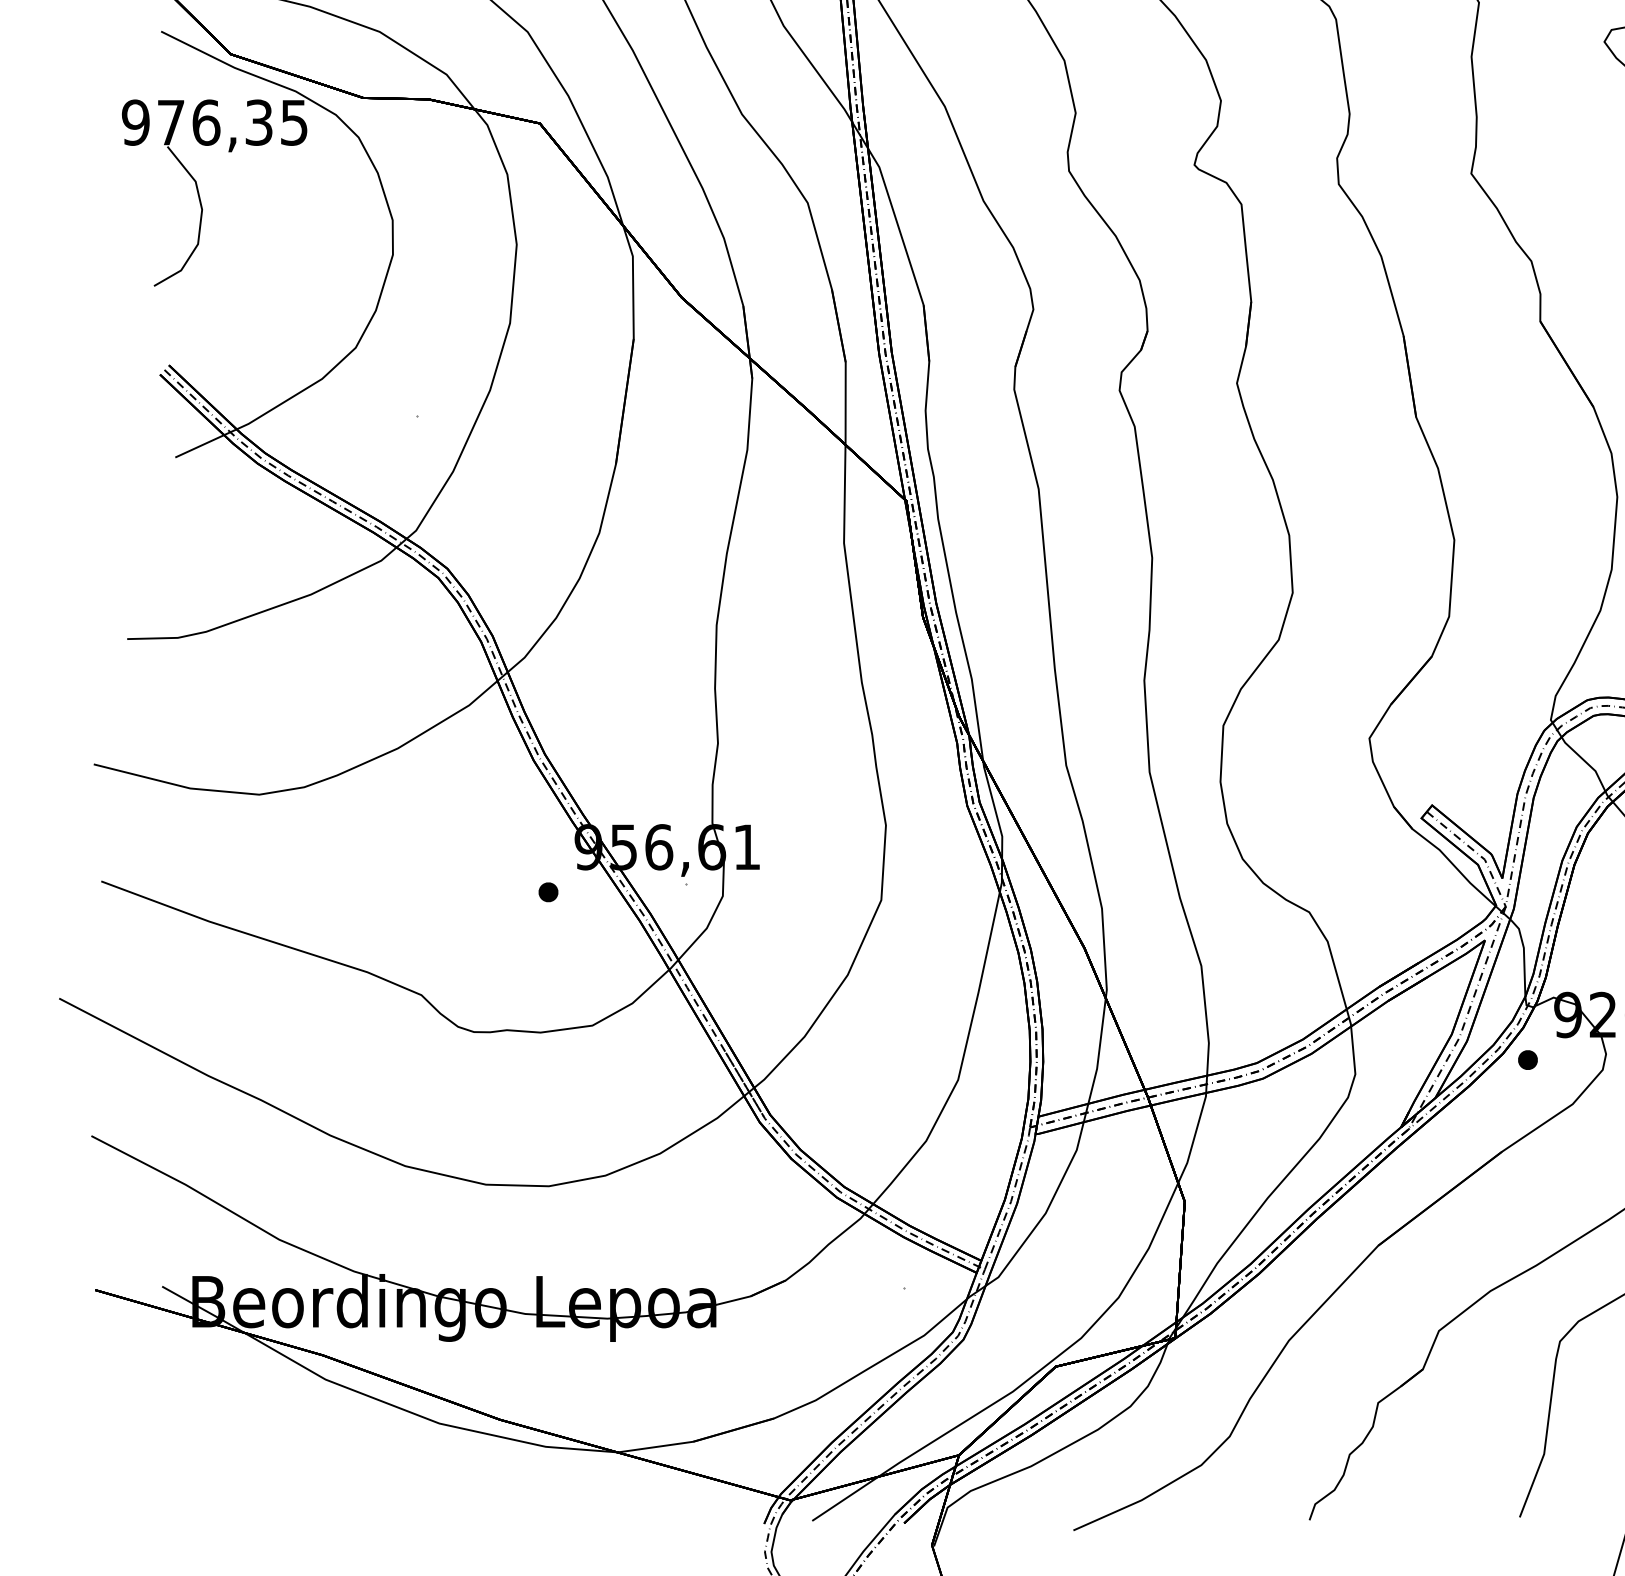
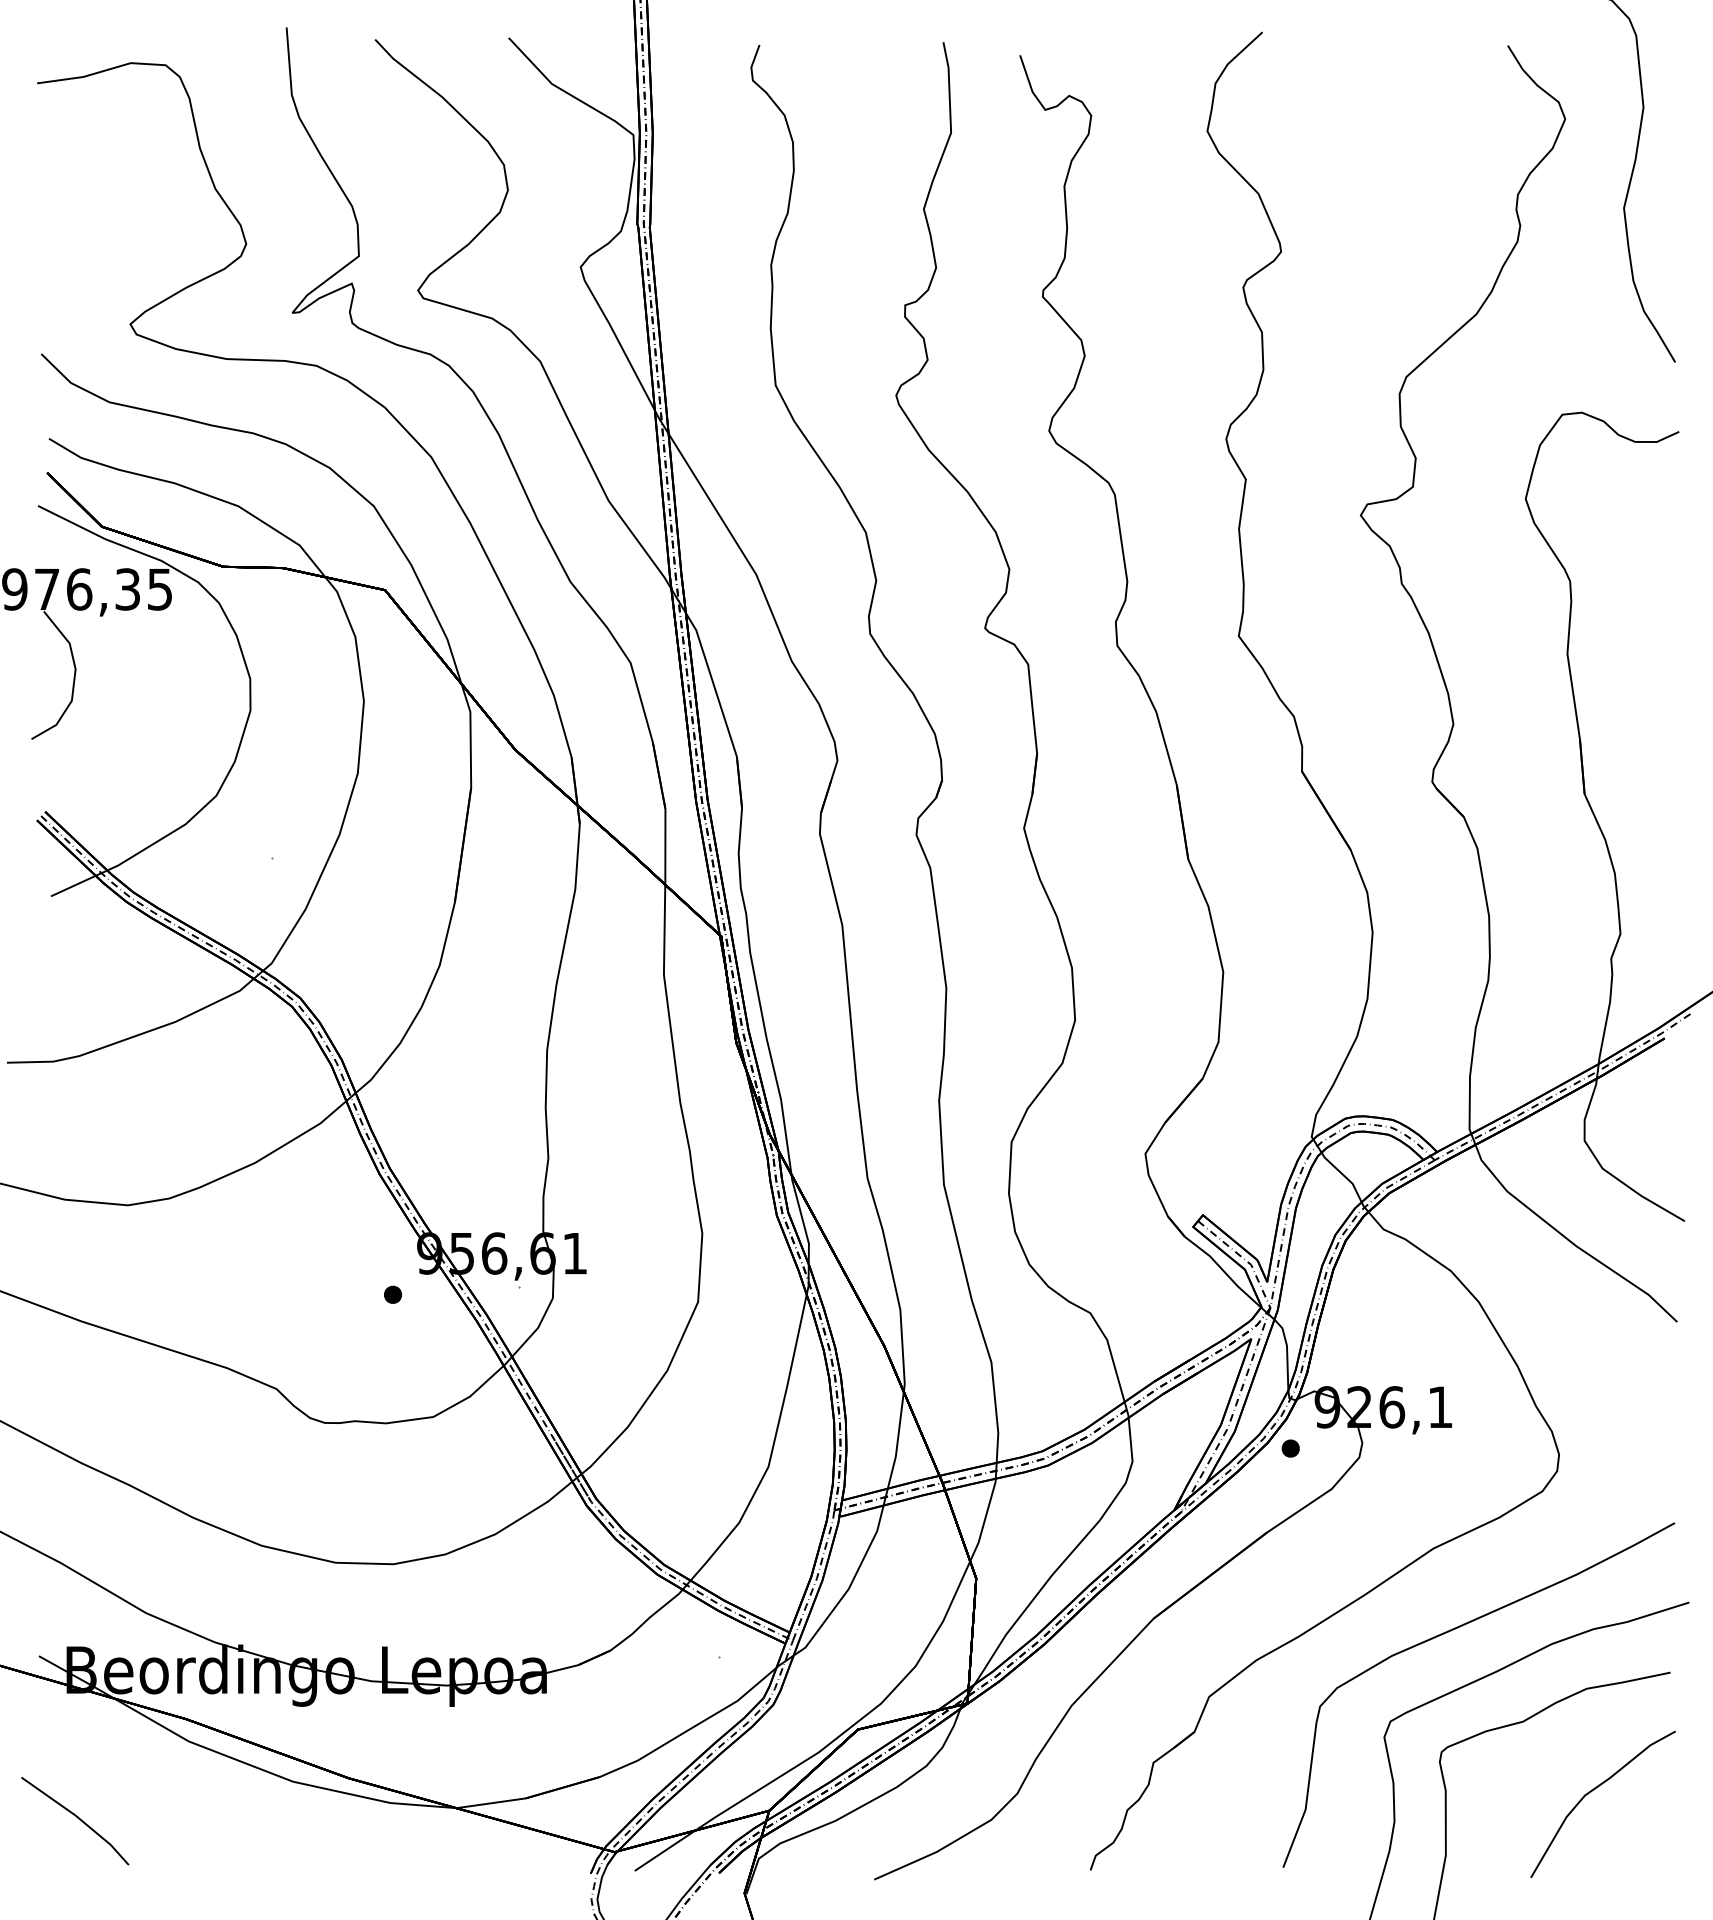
line: (204, 1463) -> (77, 1818), added

